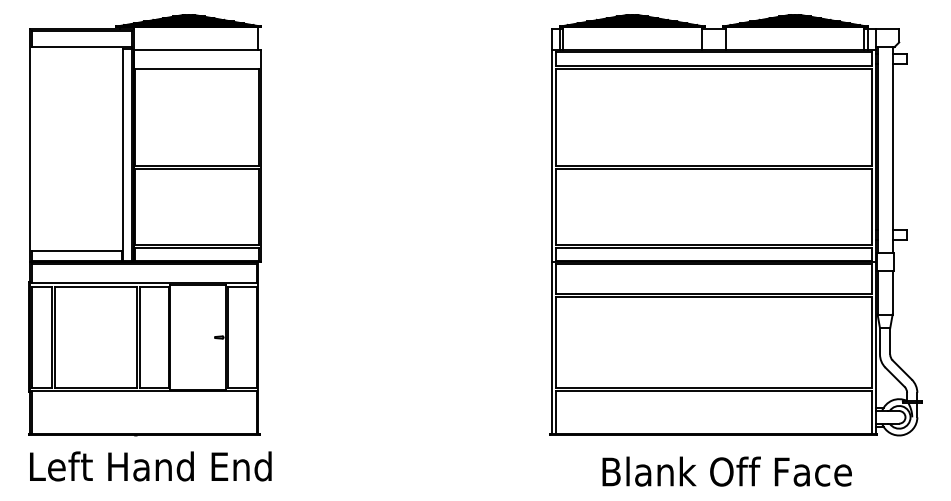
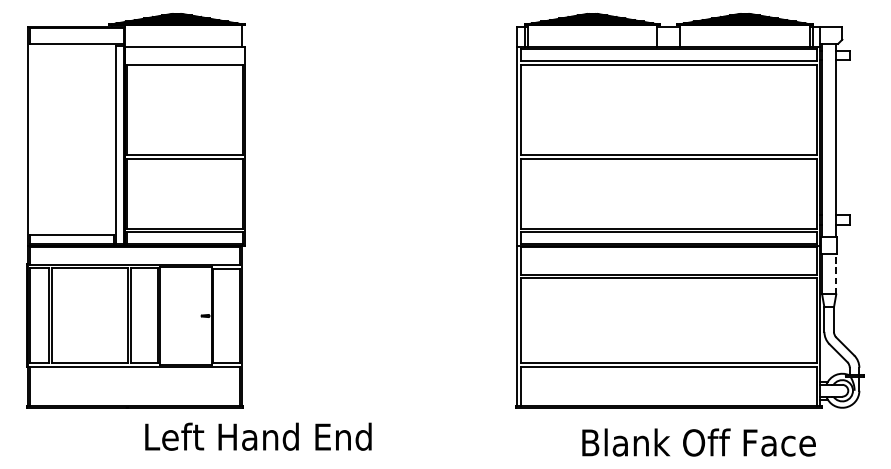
line: (892, 292) -> (836, 273), solid -> dashed
text: (150, 466) -> (258, 436), moved
text: (726, 471) -> (698, 442), moved

